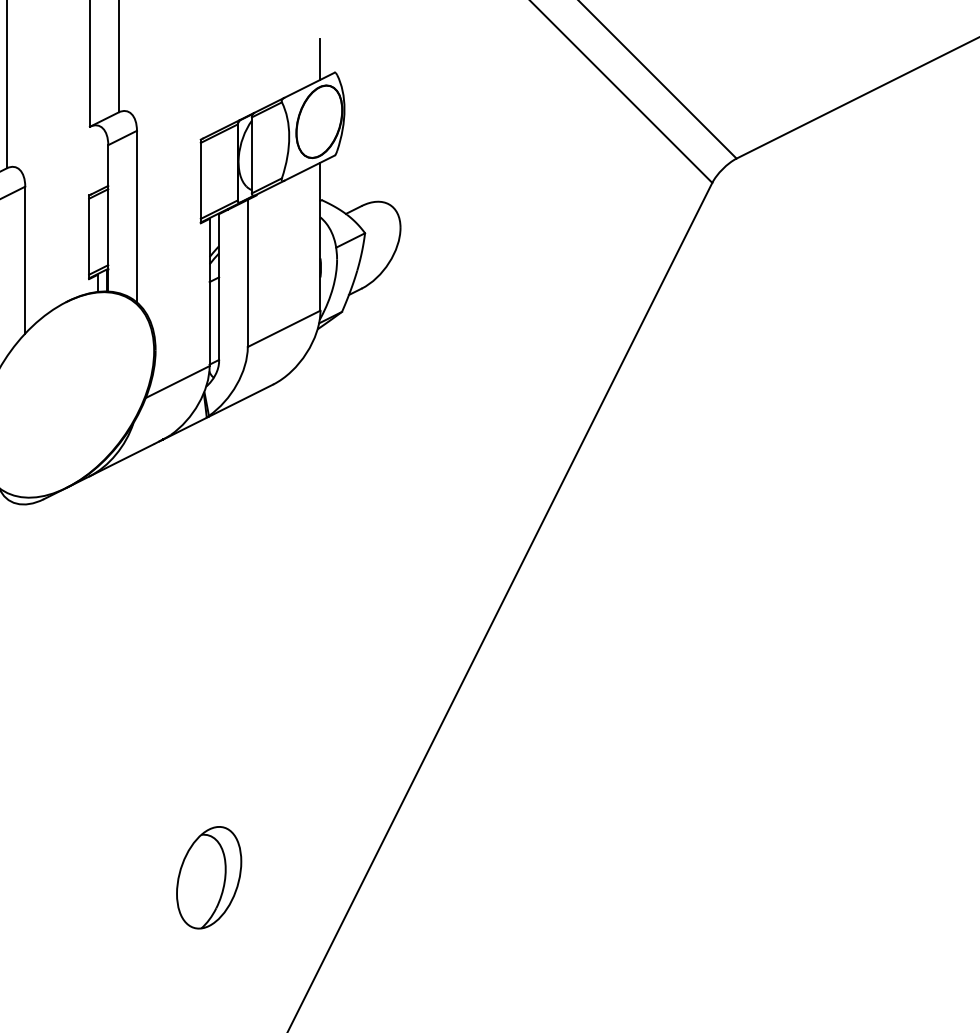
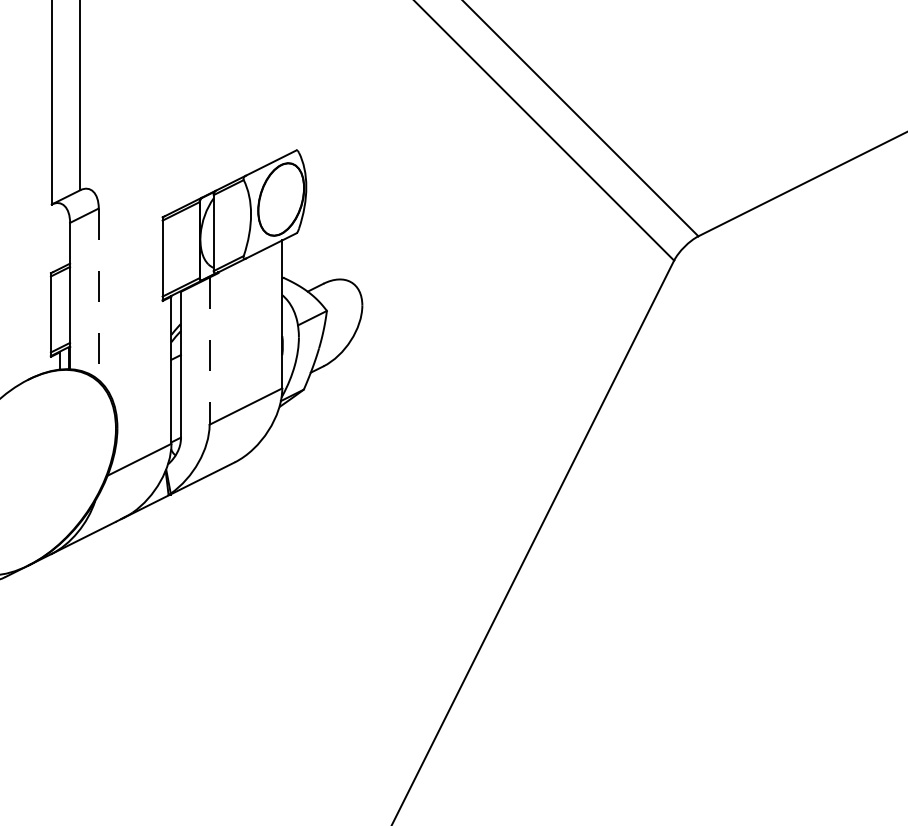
line: (320, 59) -> (282, 137), removed
line: (136, 216) -> (98, 294), solid -> dashed
line: (247, 273) -> (209, 351), solid -> dashed

